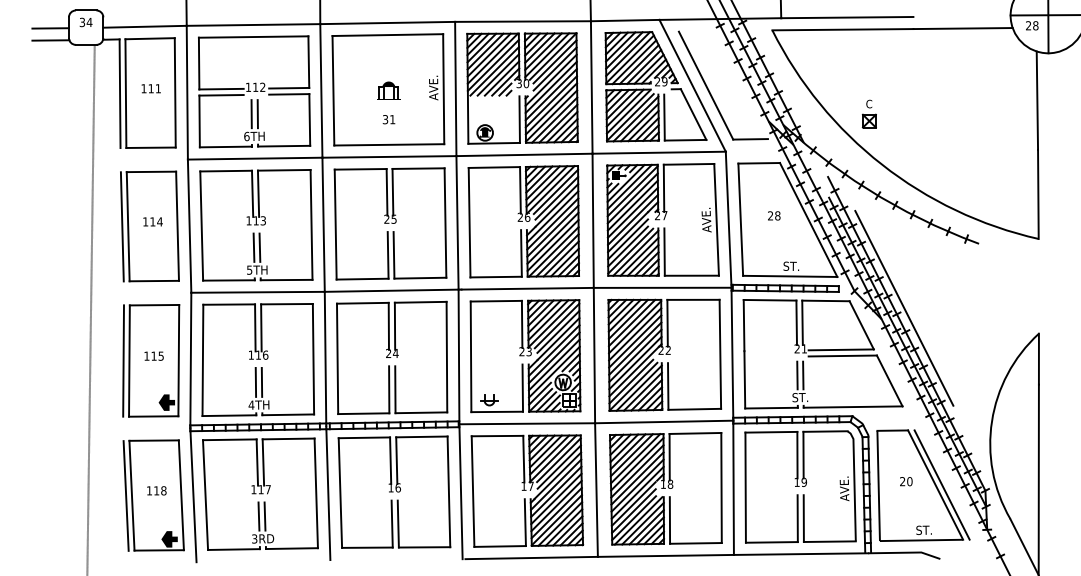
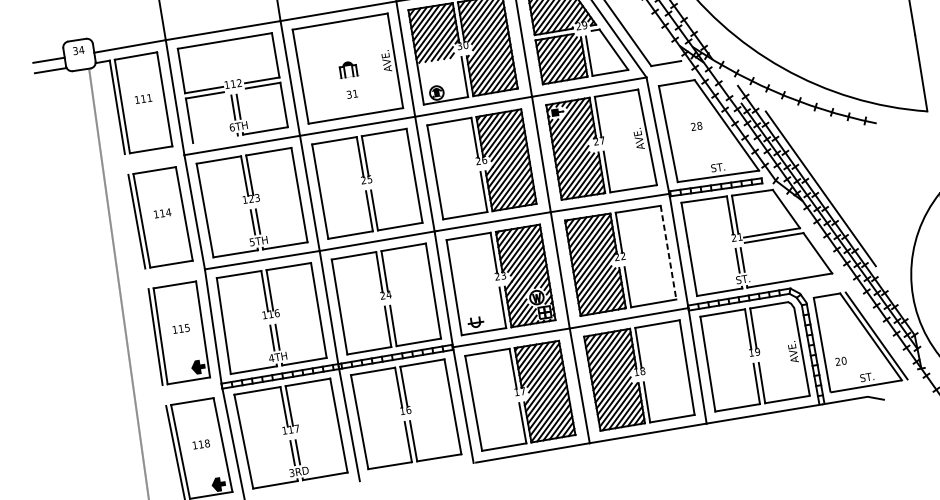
part: (868, 113) -> (764, 25), removed
line: (225, 146) -> (215, 138), removed
text: (255, 220) -> (250, 198), 113 -> 123
line: (720, 354) -> (668, 252), solid -> dashed
text: (906, 481) -> (841, 361), moved

